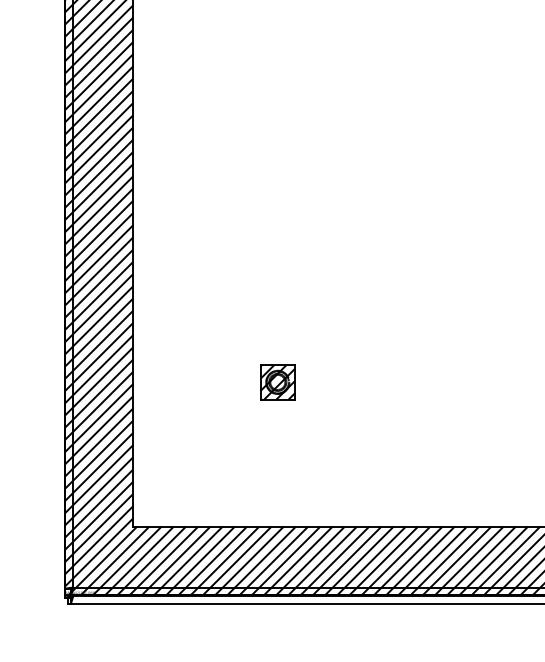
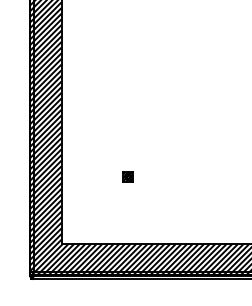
part: (275, 381) -> (127, 176), size x0.6

